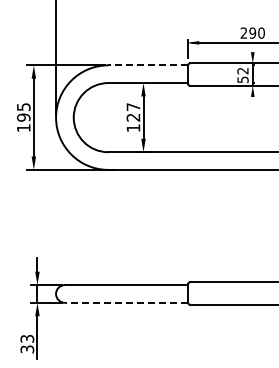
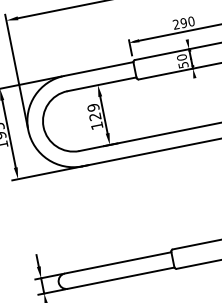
line: (148, 65) -> (99, 69), dashed -> solid
text: (242, 70) -> (181, 57), 52 -> 50
text: (133, 107) -> (93, 108), 127 -> 129
line: (126, 302) -> (121, 277), dashed -> solid

